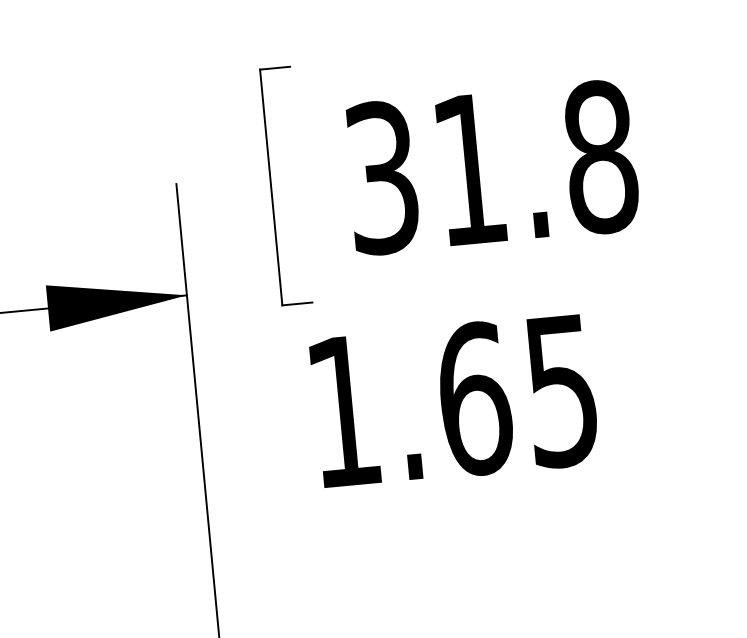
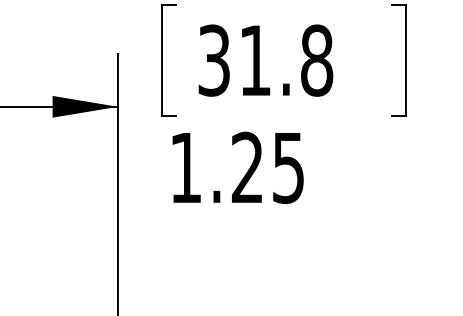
text: (474, 398) -> (247, 167), 1.65 -> 1.25

